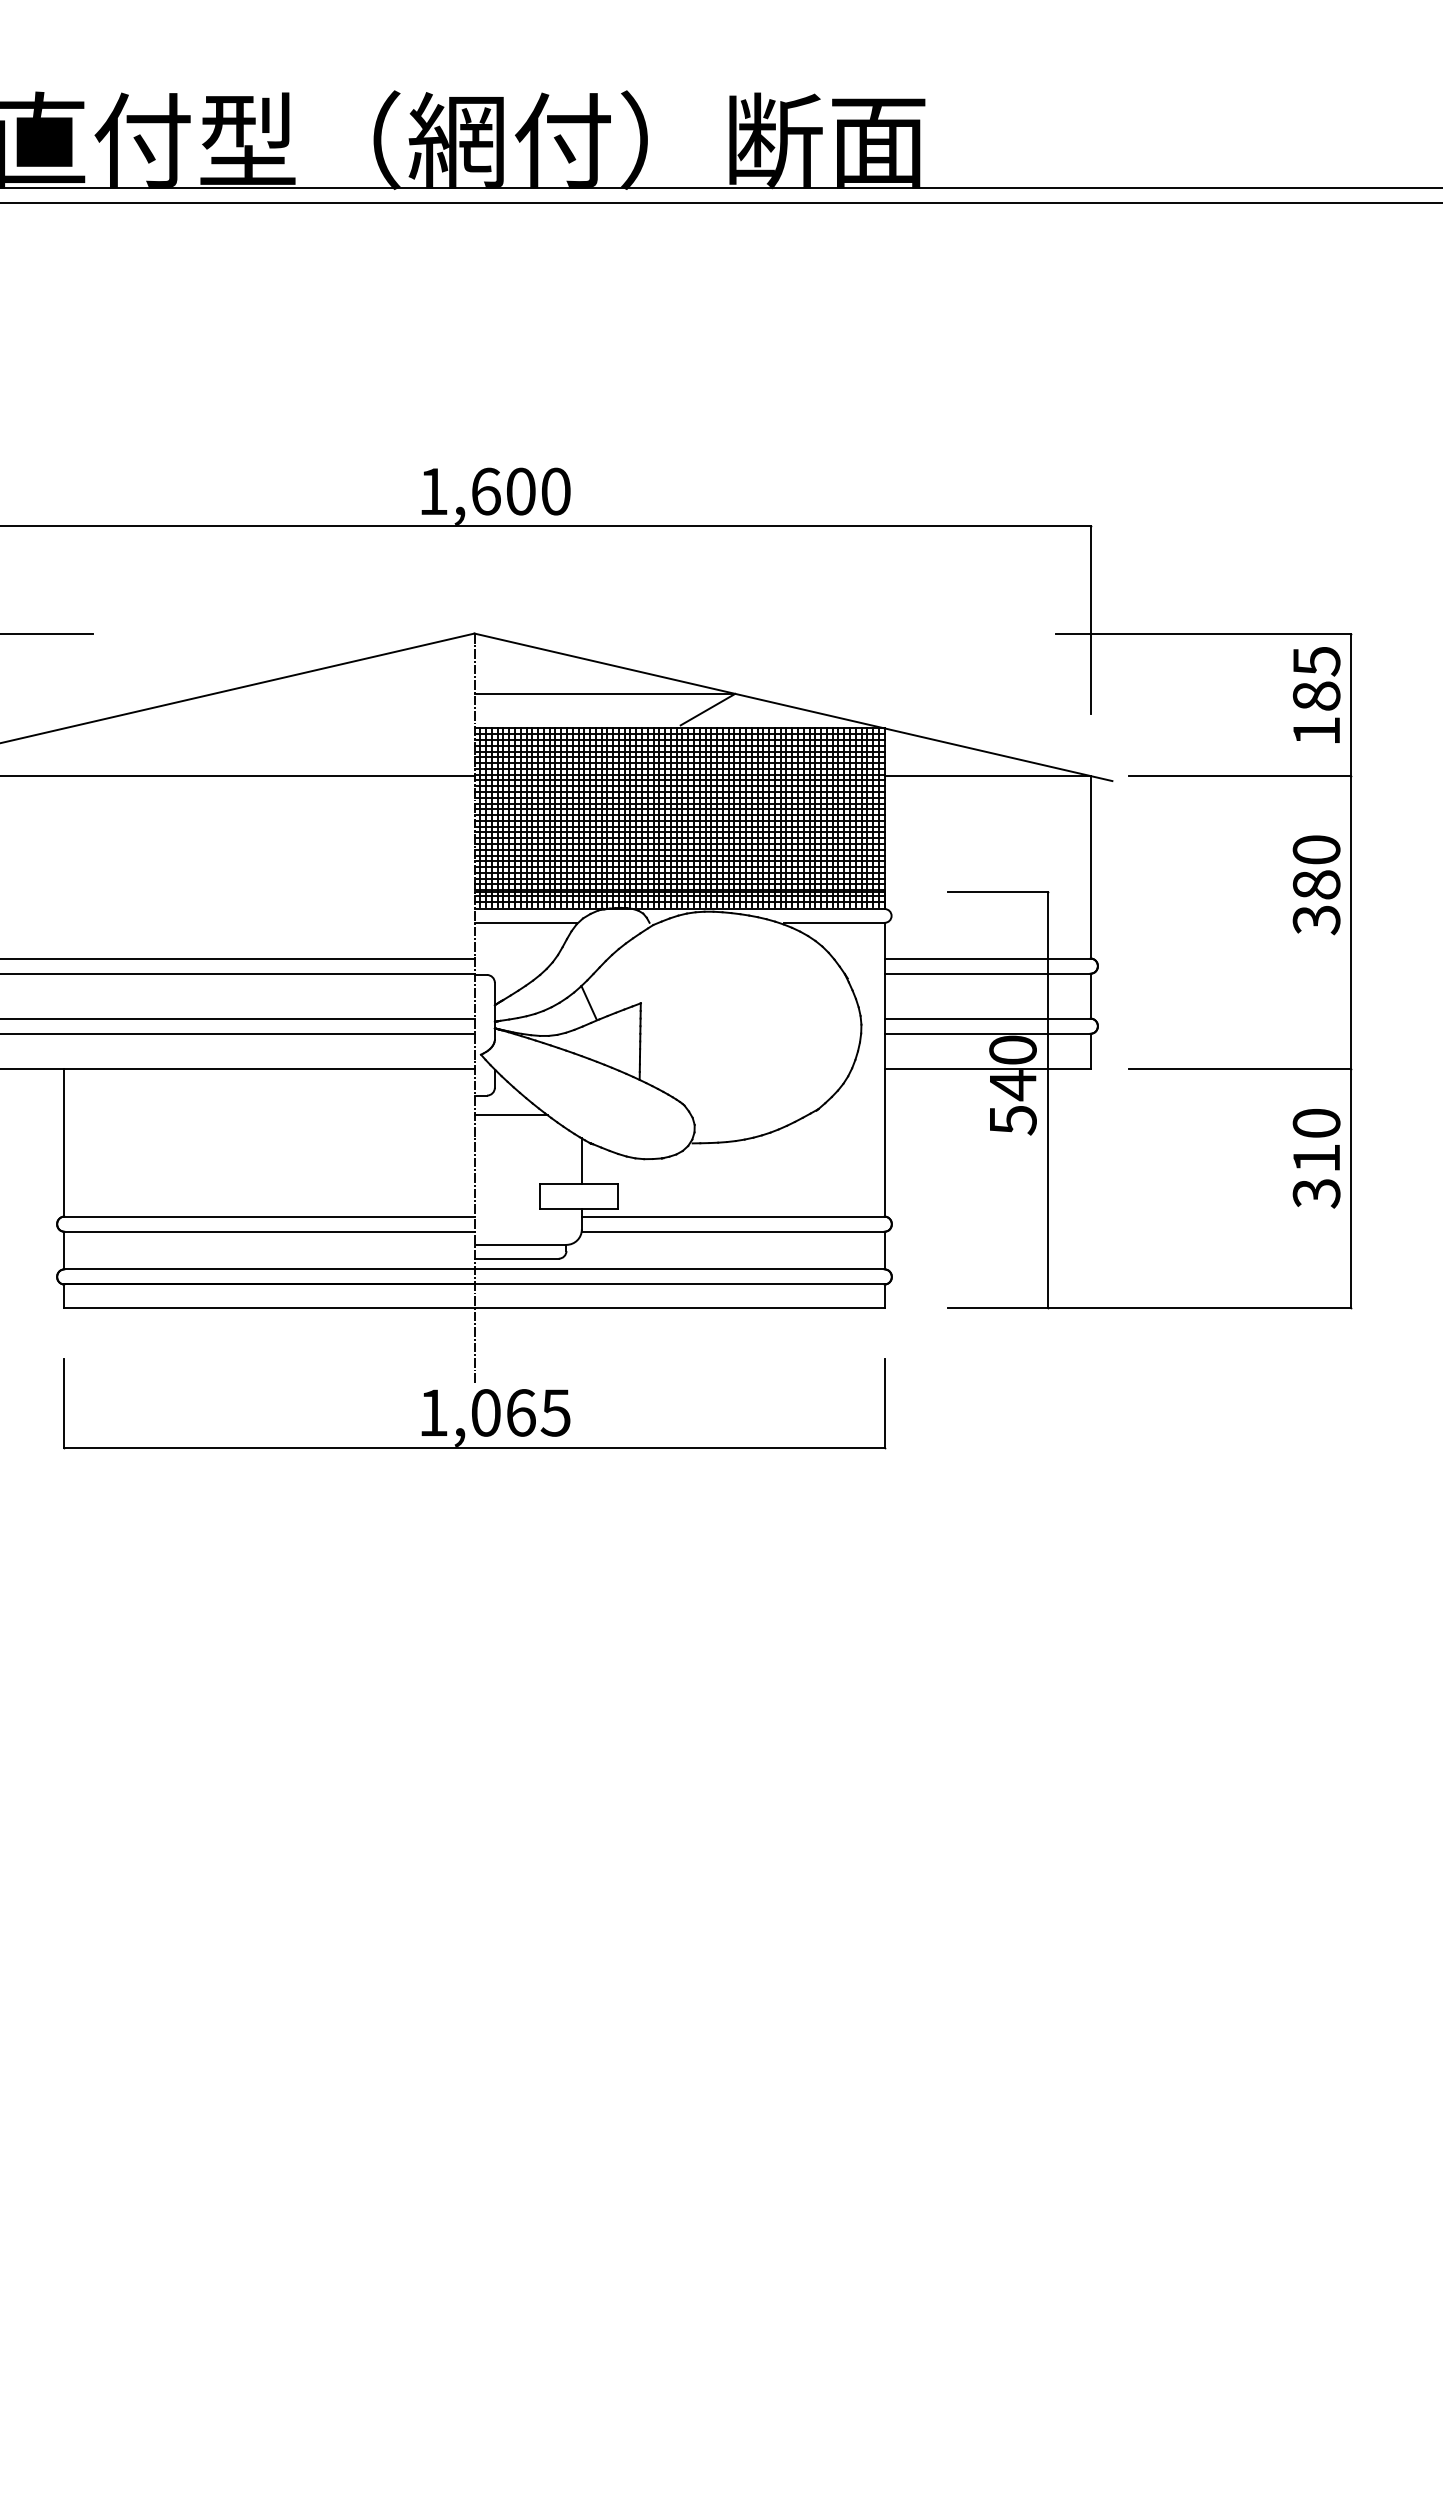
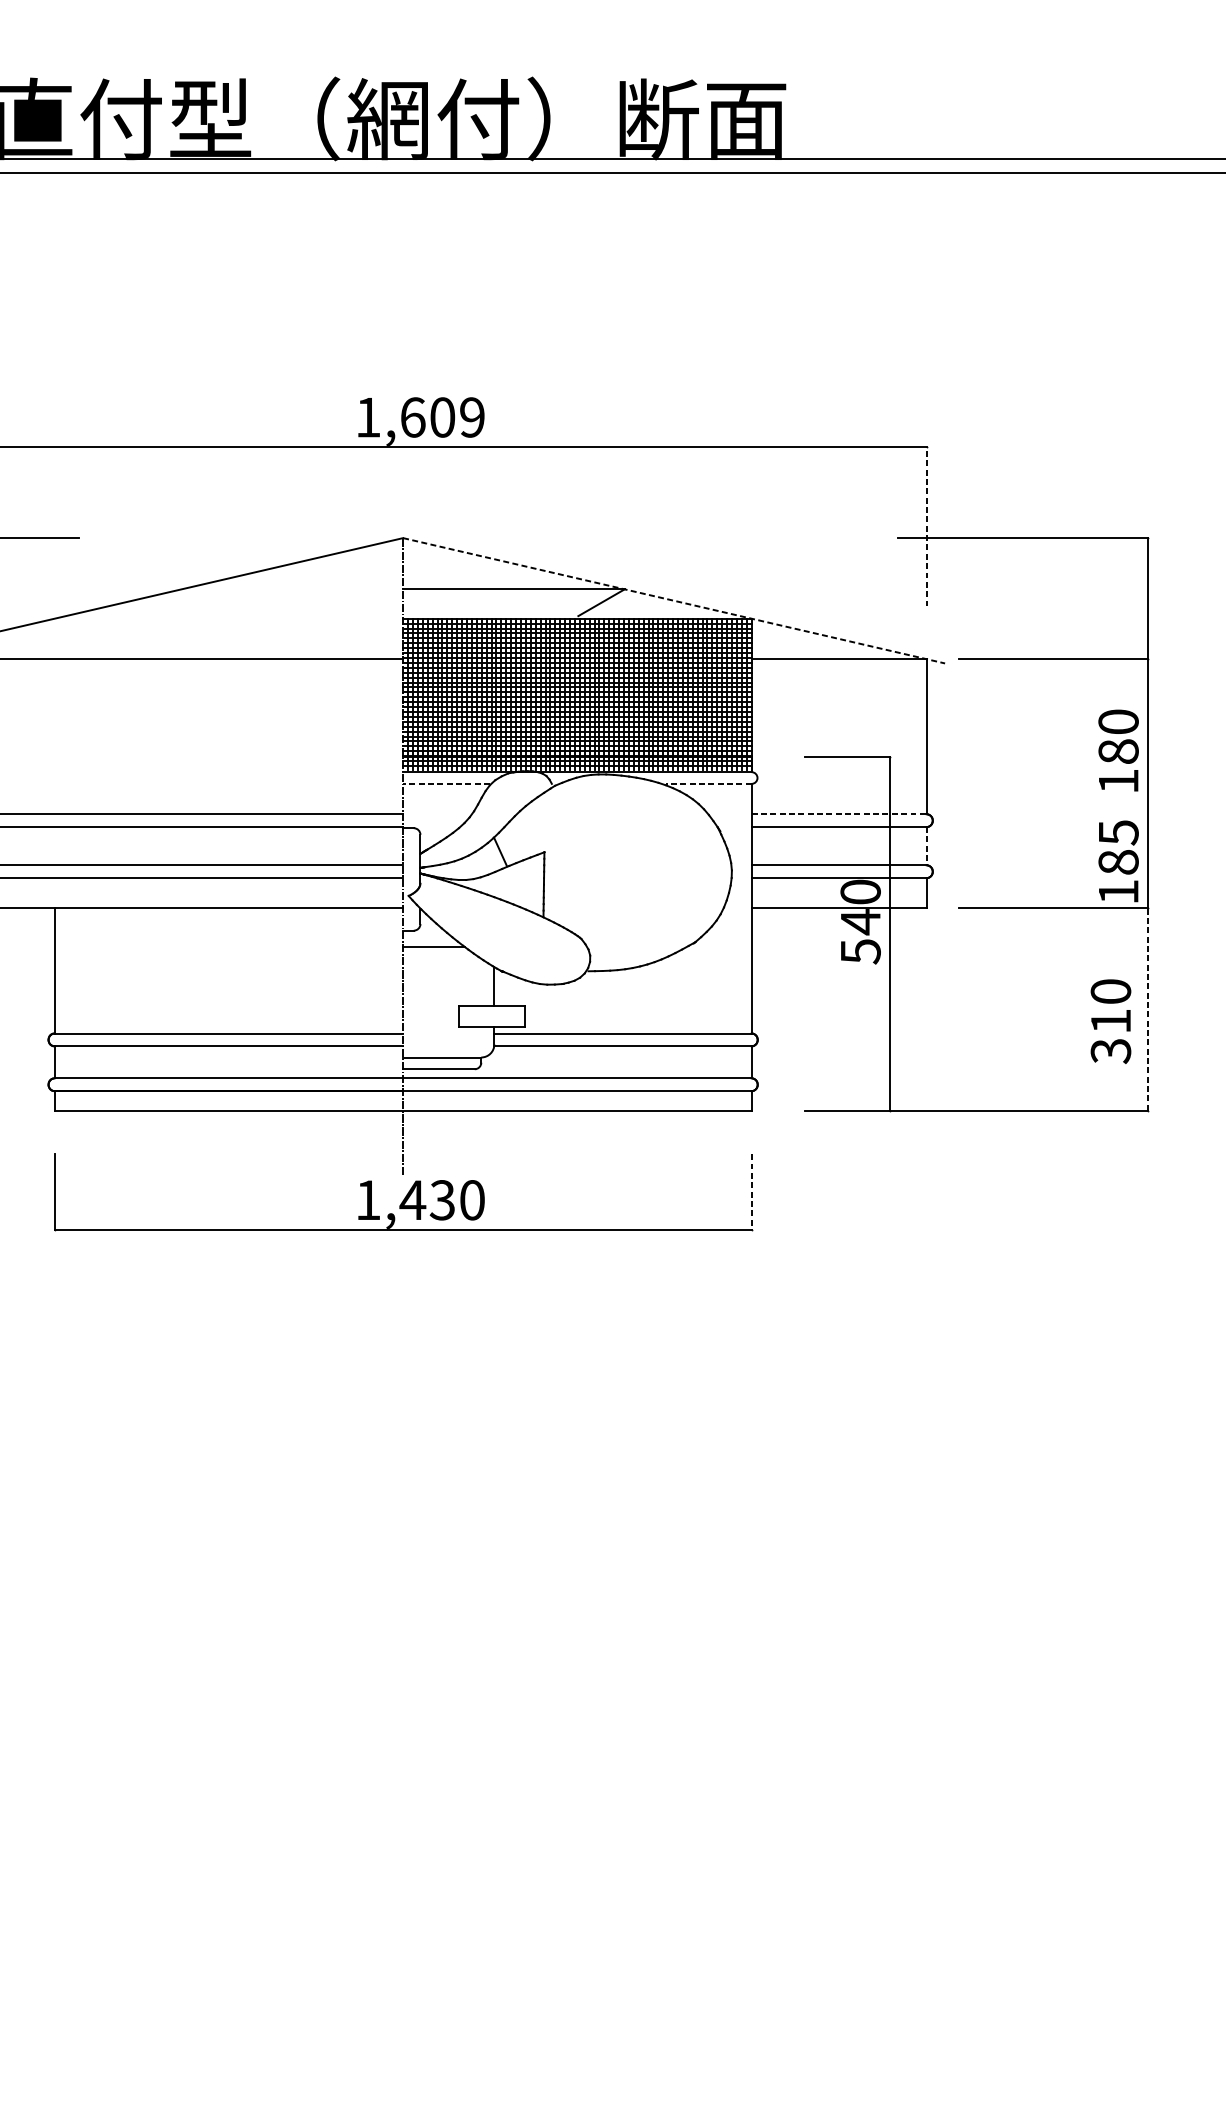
text: (555, 491) -> (471, 417), 1,600 -> 1,609
line: (1090, 620) -> (926, 527), solid -> dashed
text: (1316, 694) -> (1118, 860), moved
line: (793, 707) -> (674, 600), solid -> dashed
text: (1316, 920) -> (1118, 781), 380 -> 180
line: (525, 922) -> (446, 783), solid -> dashed
line: (833, 922) -> (708, 783), solid -> dashed
line: (988, 958) -> (839, 814), solid -> dashed
line: (1090, 996) -> (926, 846), solid -> dashed
text: (1316, 1158) -> (1110, 1021), moved
line: (1351, 1187) -> (1148, 1008), solid -> dashed
line: (884, 1403) -> (751, 1192), solid -> dashed
text: (520, 1412) -> (442, 1199), 1,065 -> 1,430

